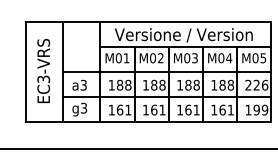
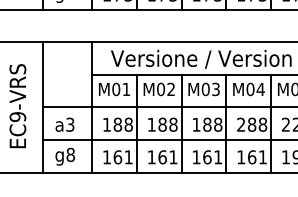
text: (43, 79) -> (17, 117), EC3-VRS -> EC9-VRS
text: (214, 84) -> (241, 123), 188 -> 288
text: (83, 108) -> (69, 155), g3 -> g8

